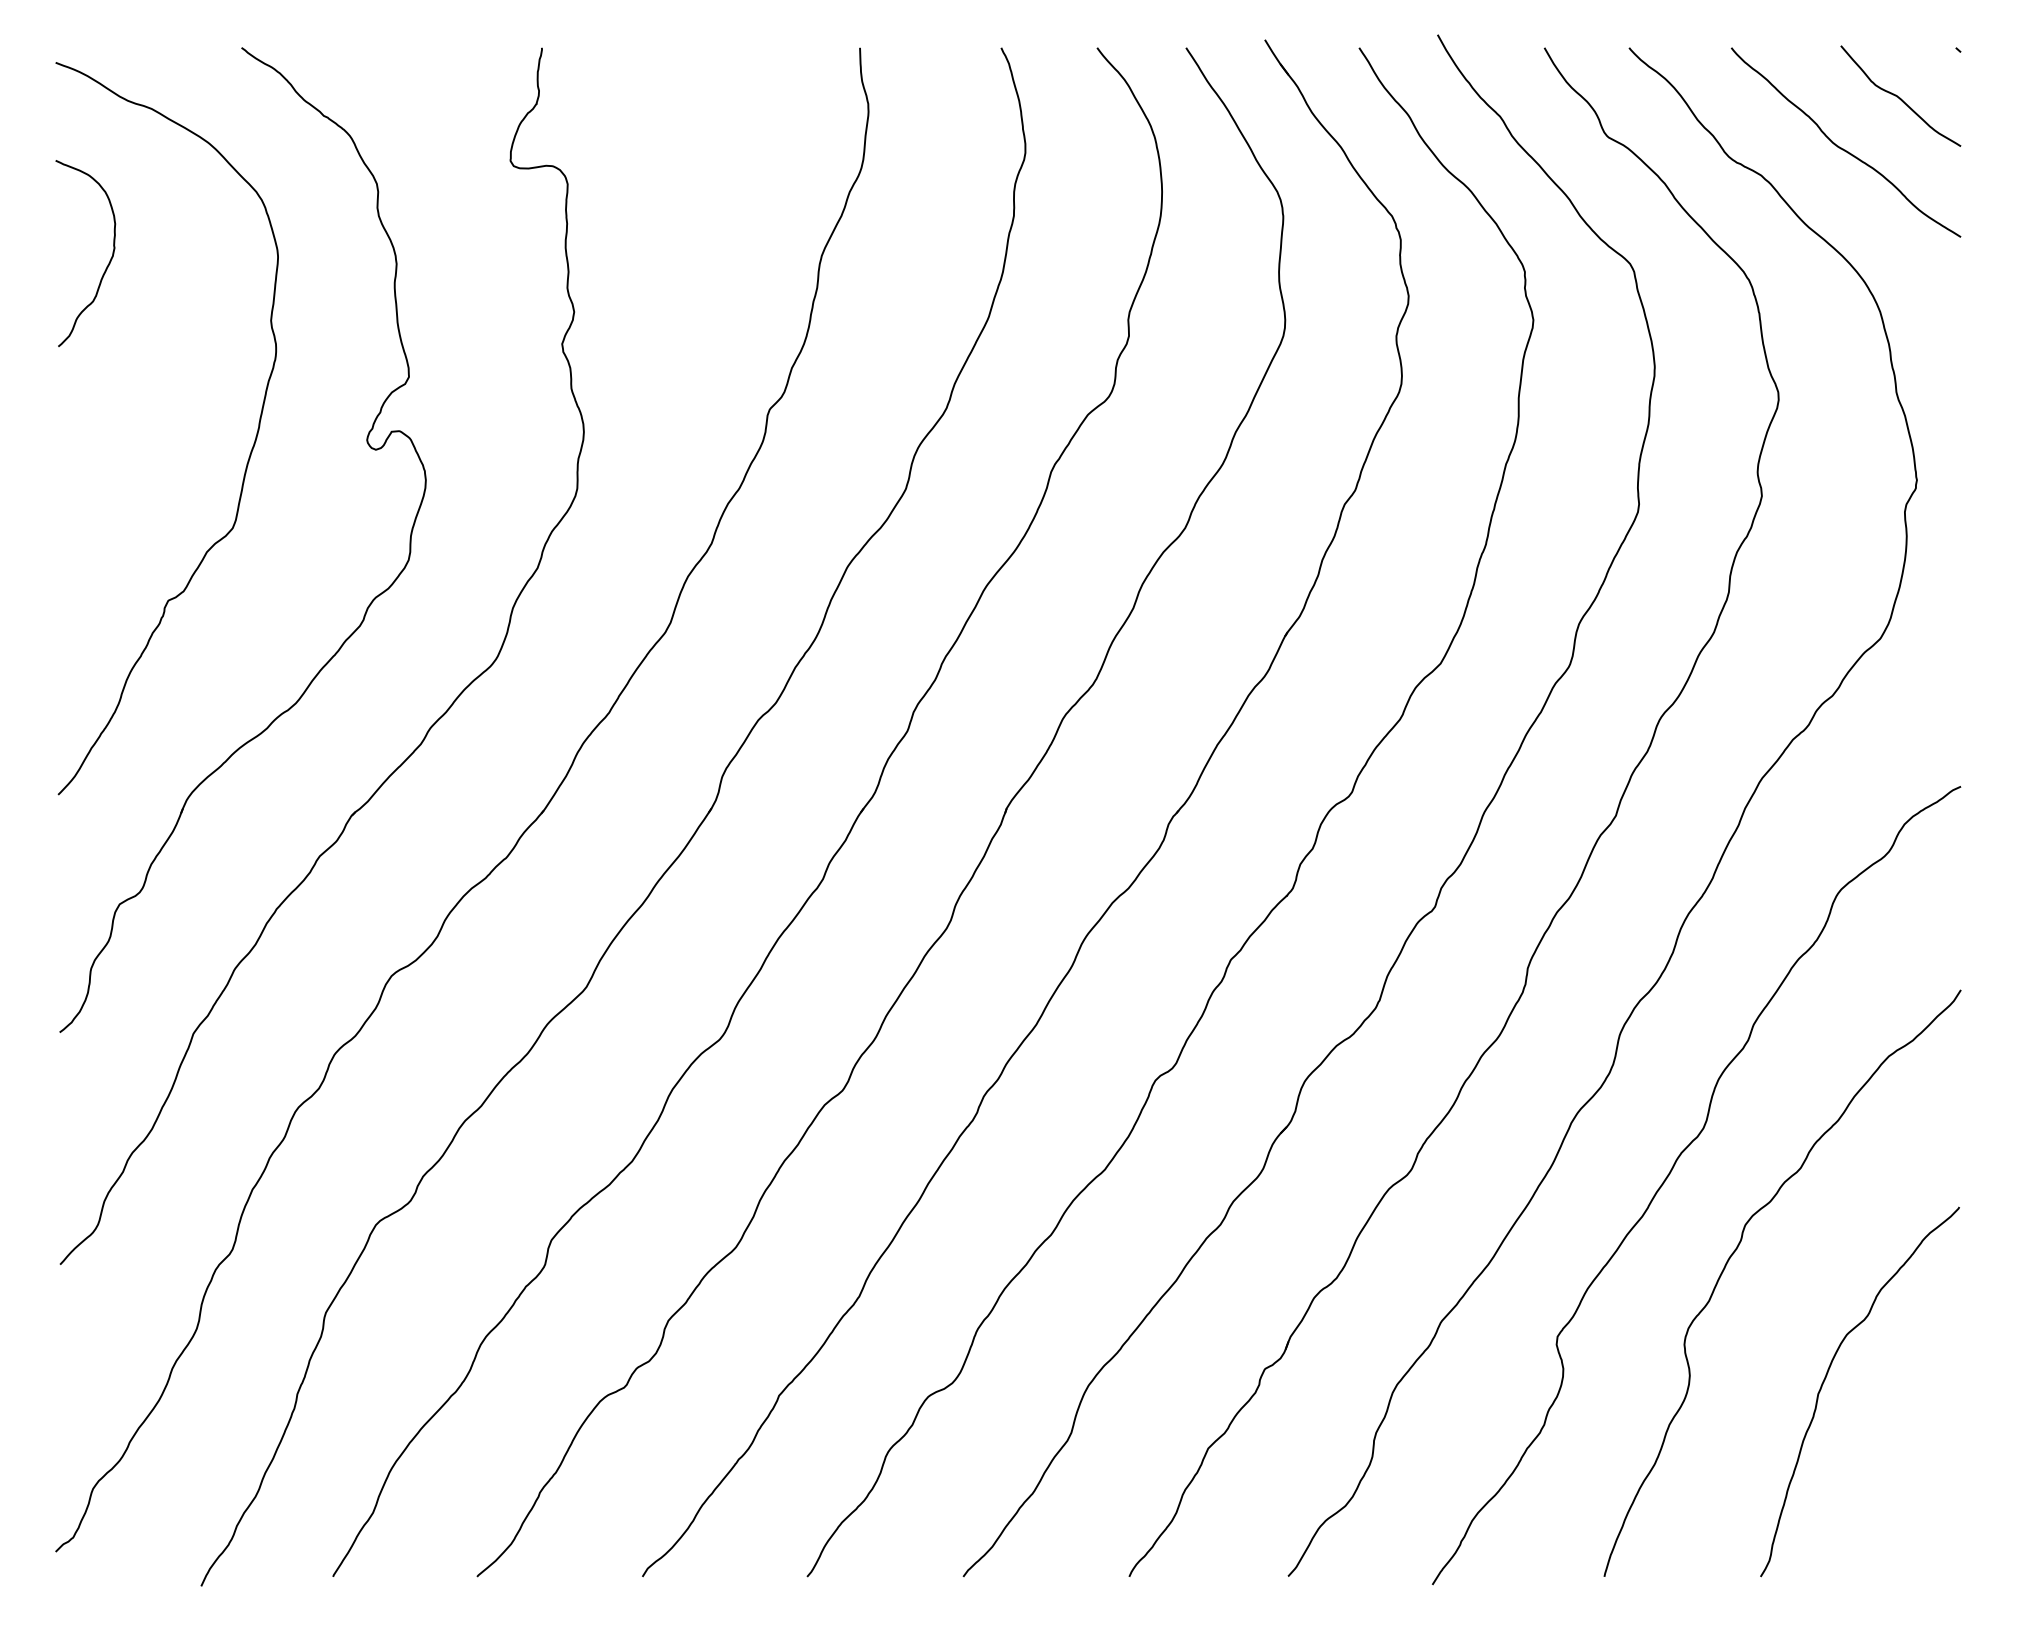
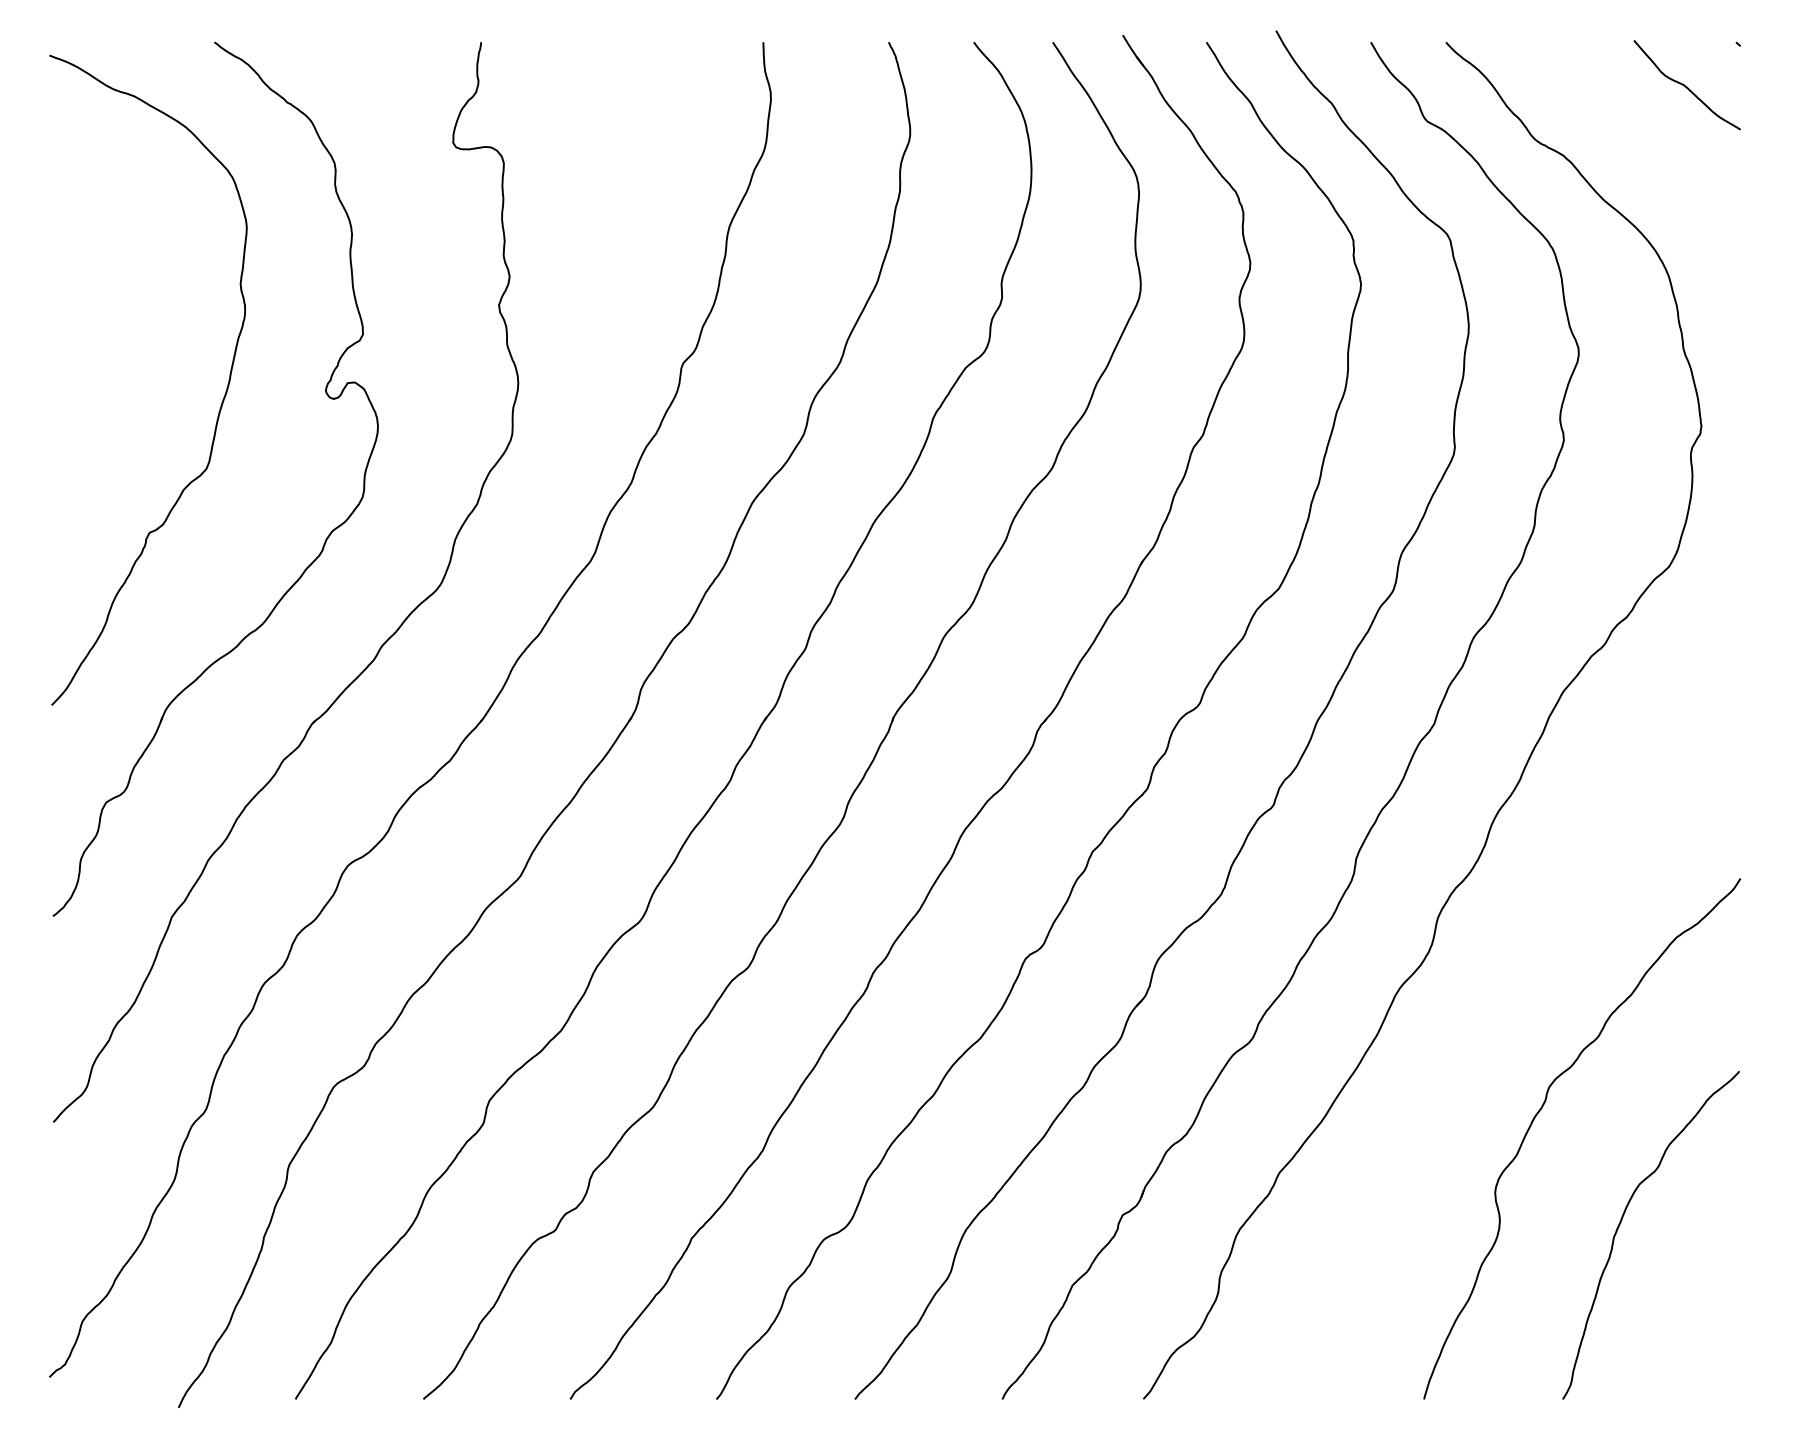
curve: (1843, 148) -> (1636, 131), removed
curve: (107, 264) -> (95, 234), removed
curve: (1672, 1171) -> (1484, 1039), removed

